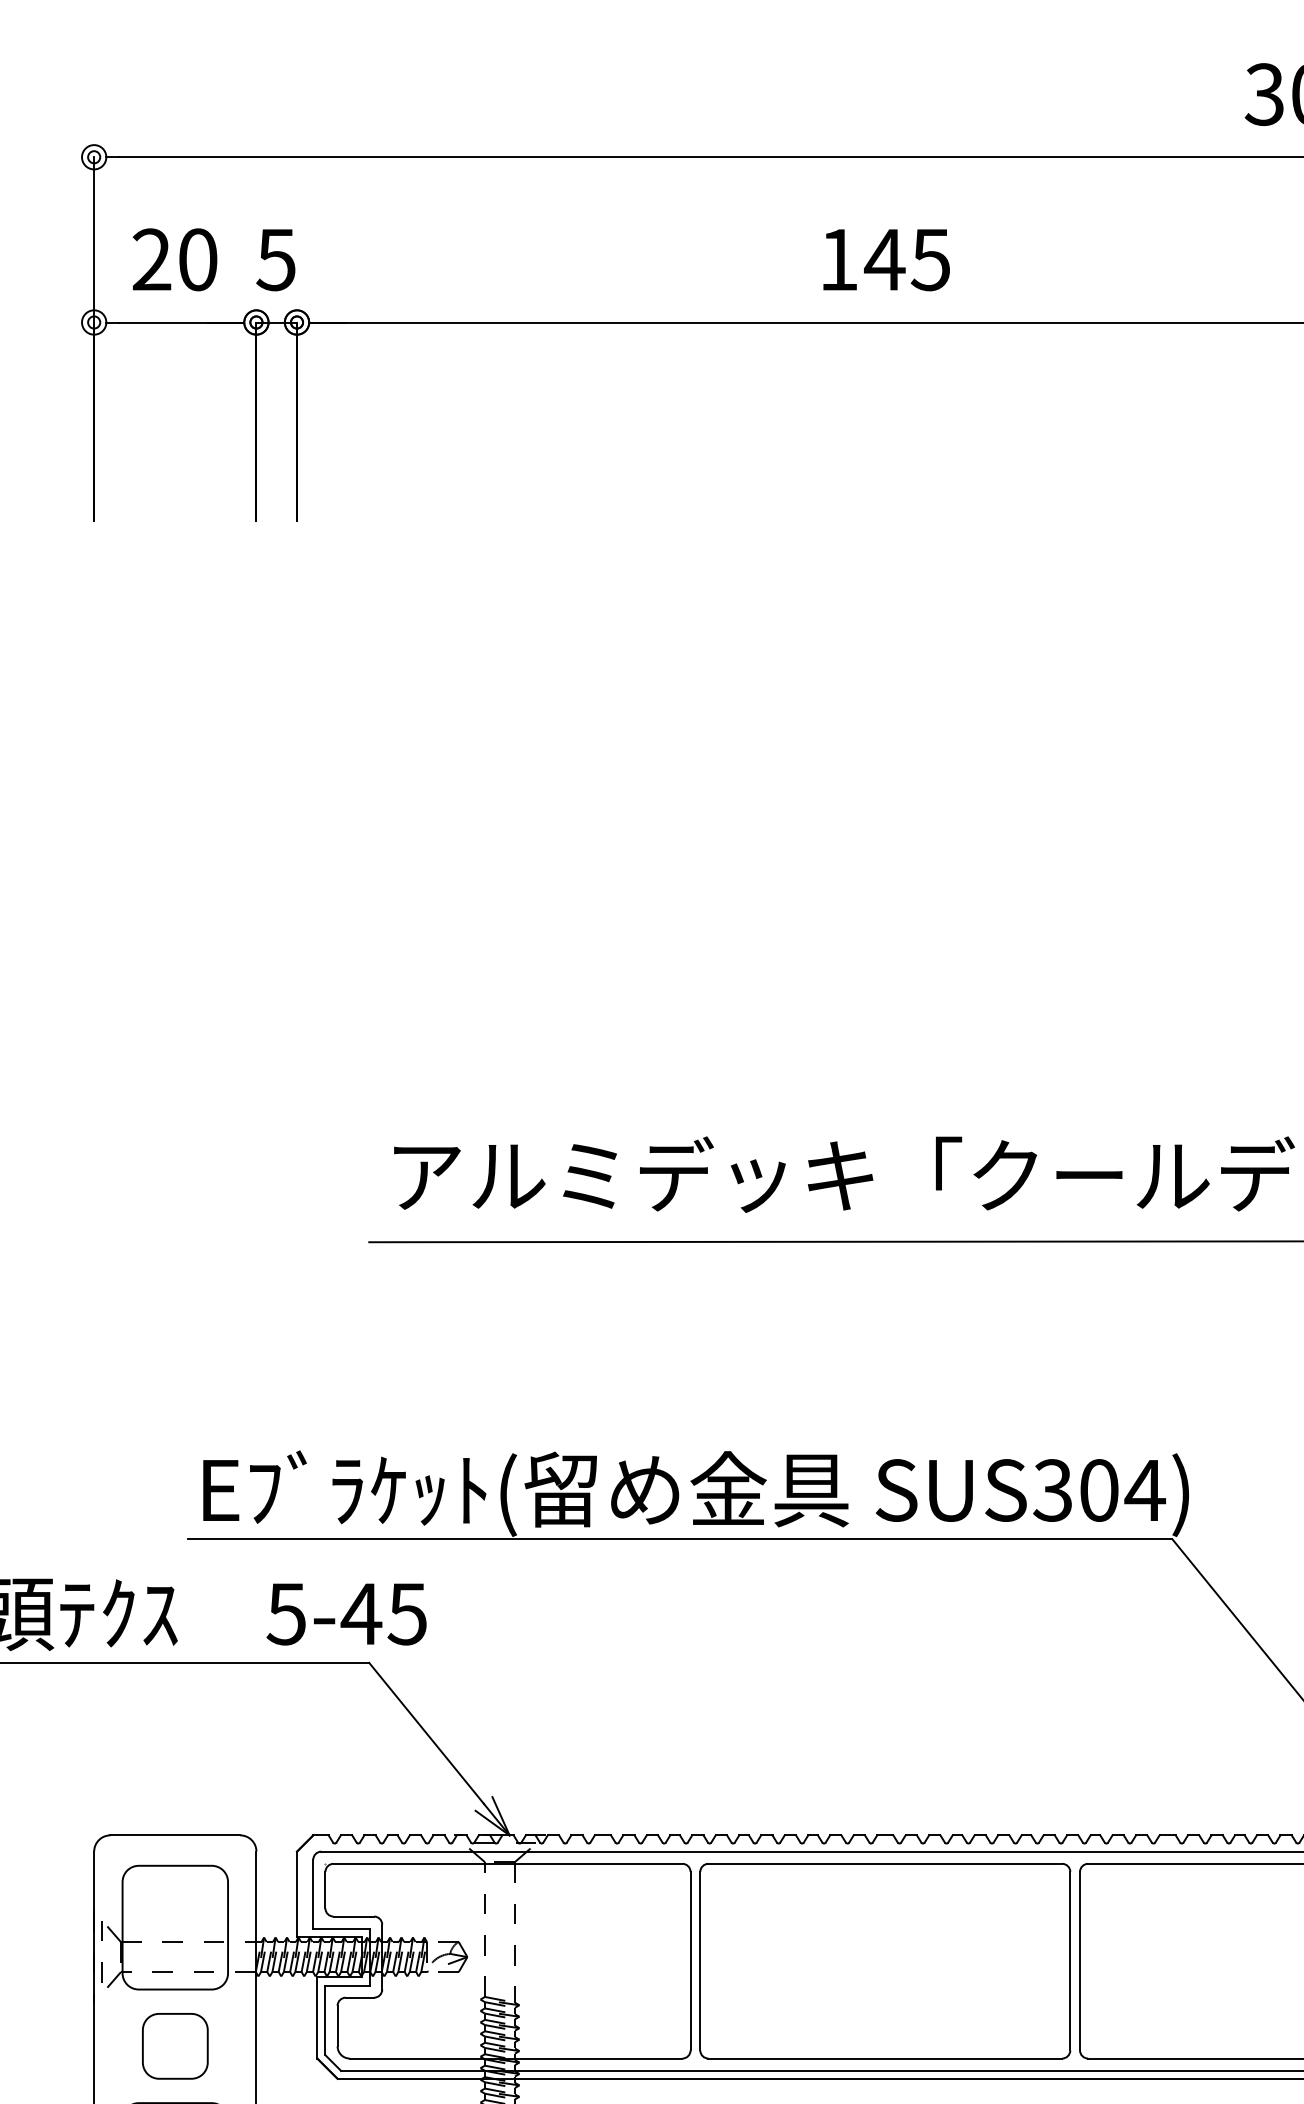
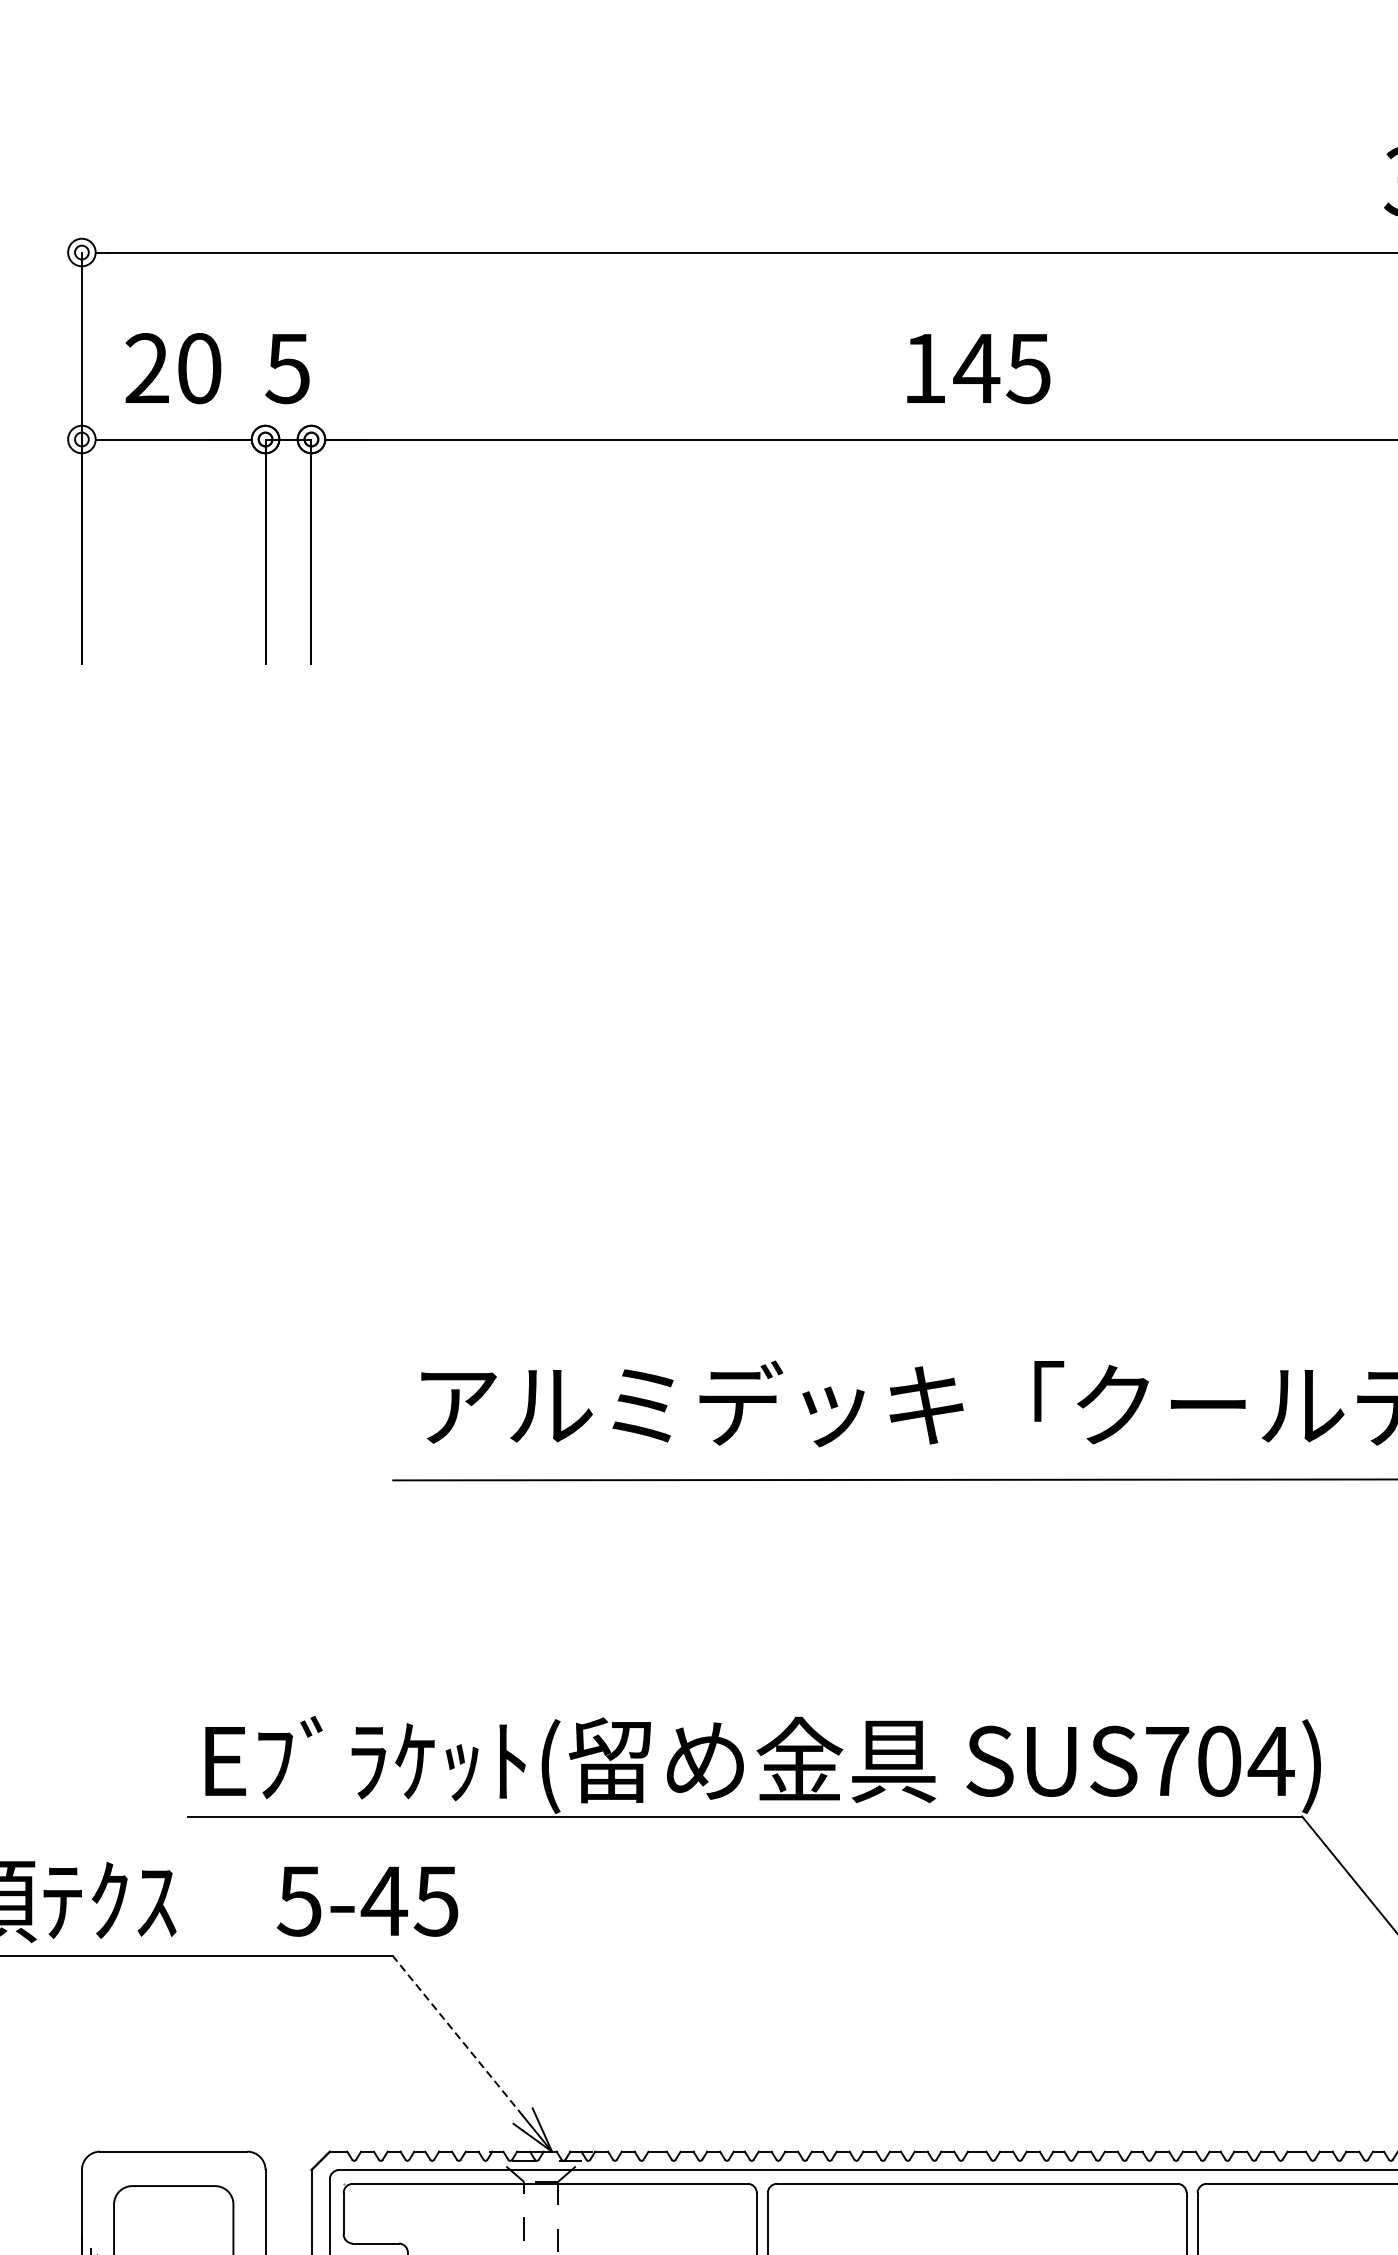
text: (1052, 1490) -> (1166, 1761), SUS304) -> SUS704)
line: (426, 1733) -> (458, 2036), solid -> dashed

